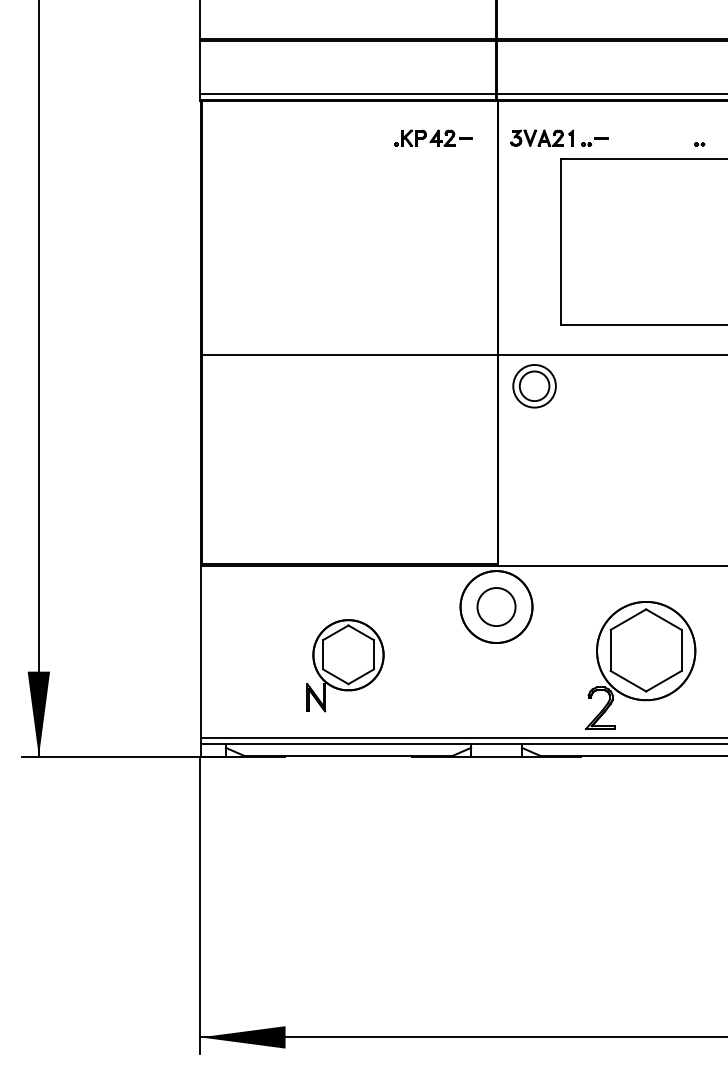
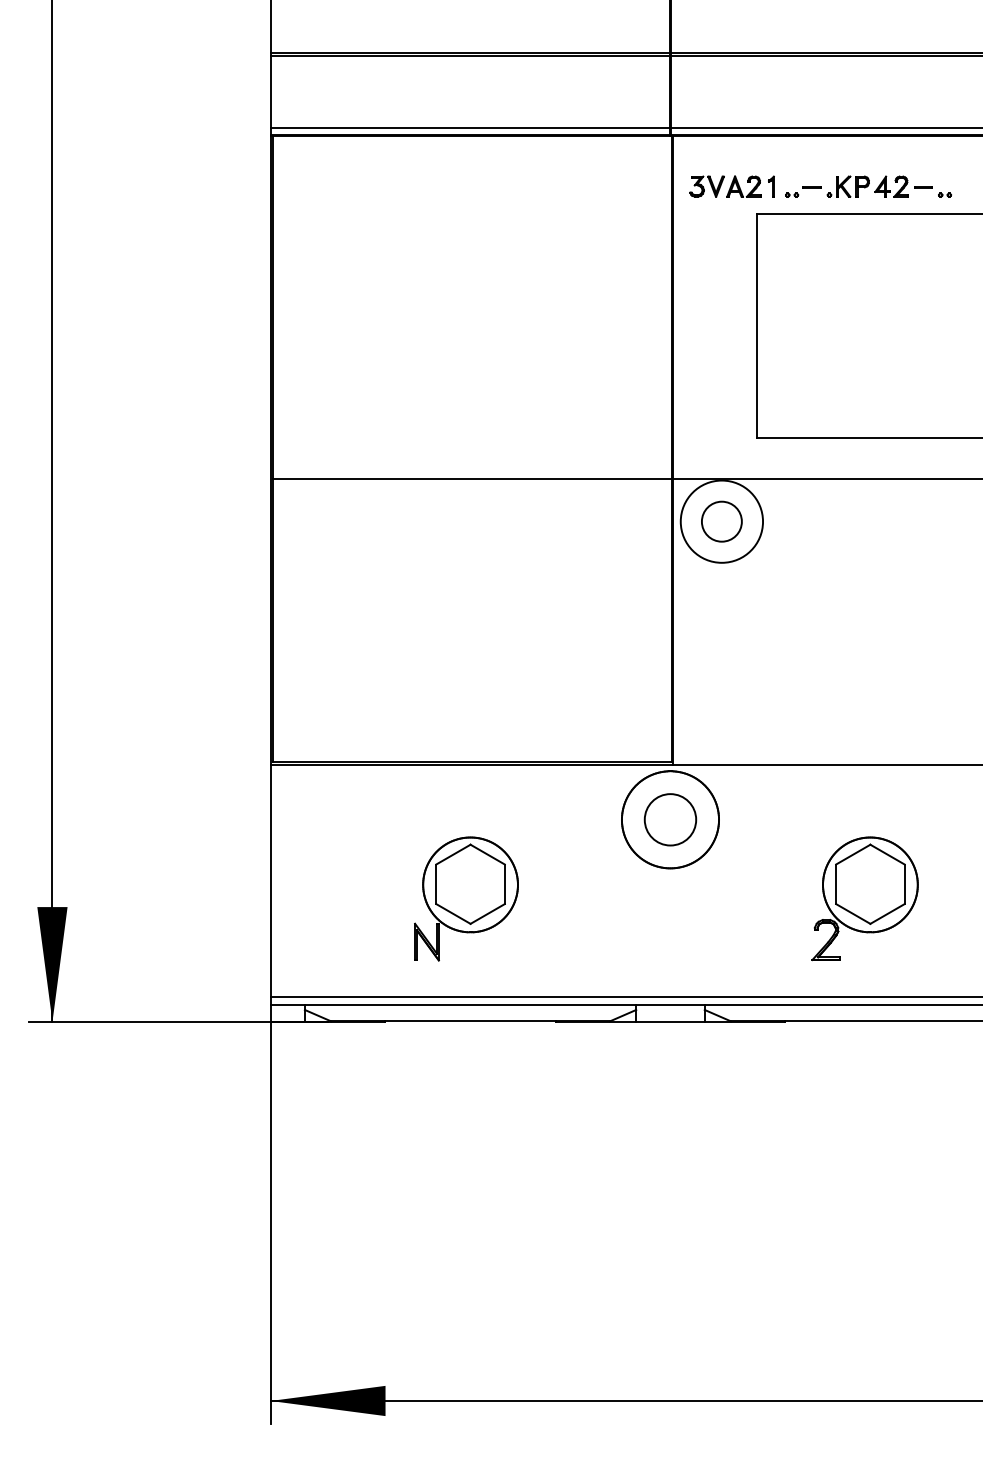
part: (433, 138) -> (879, 186), moved
circle: (534, 386) -> (721, 521), size x1.43
part: (640, 665) -> (864, 898), size x0.71

